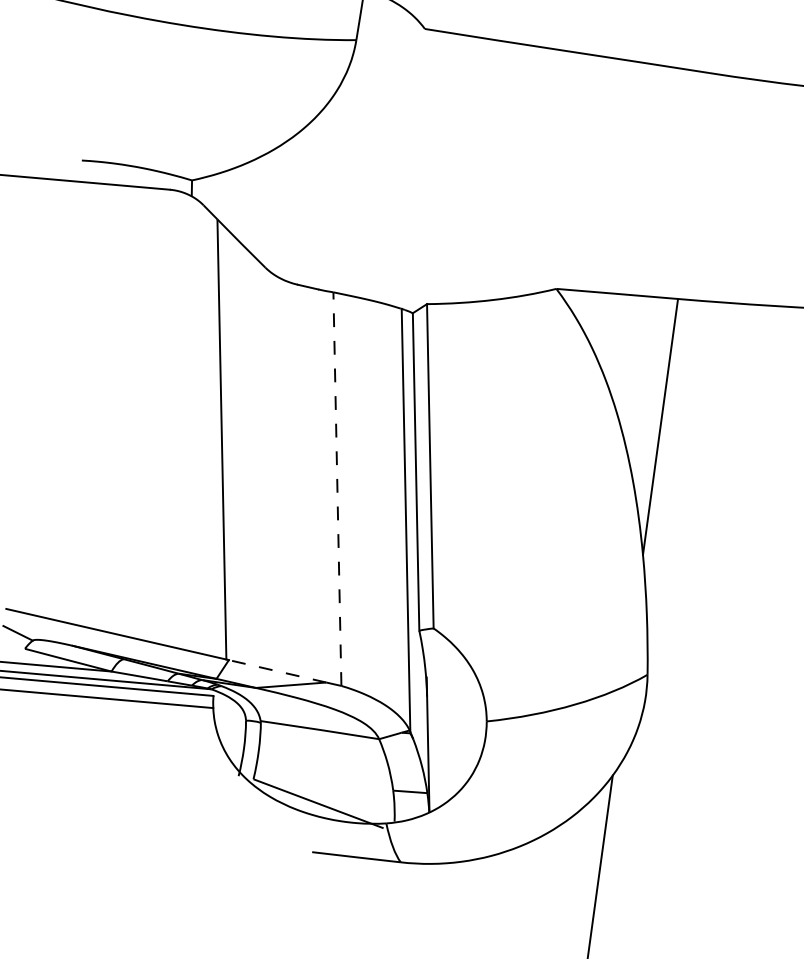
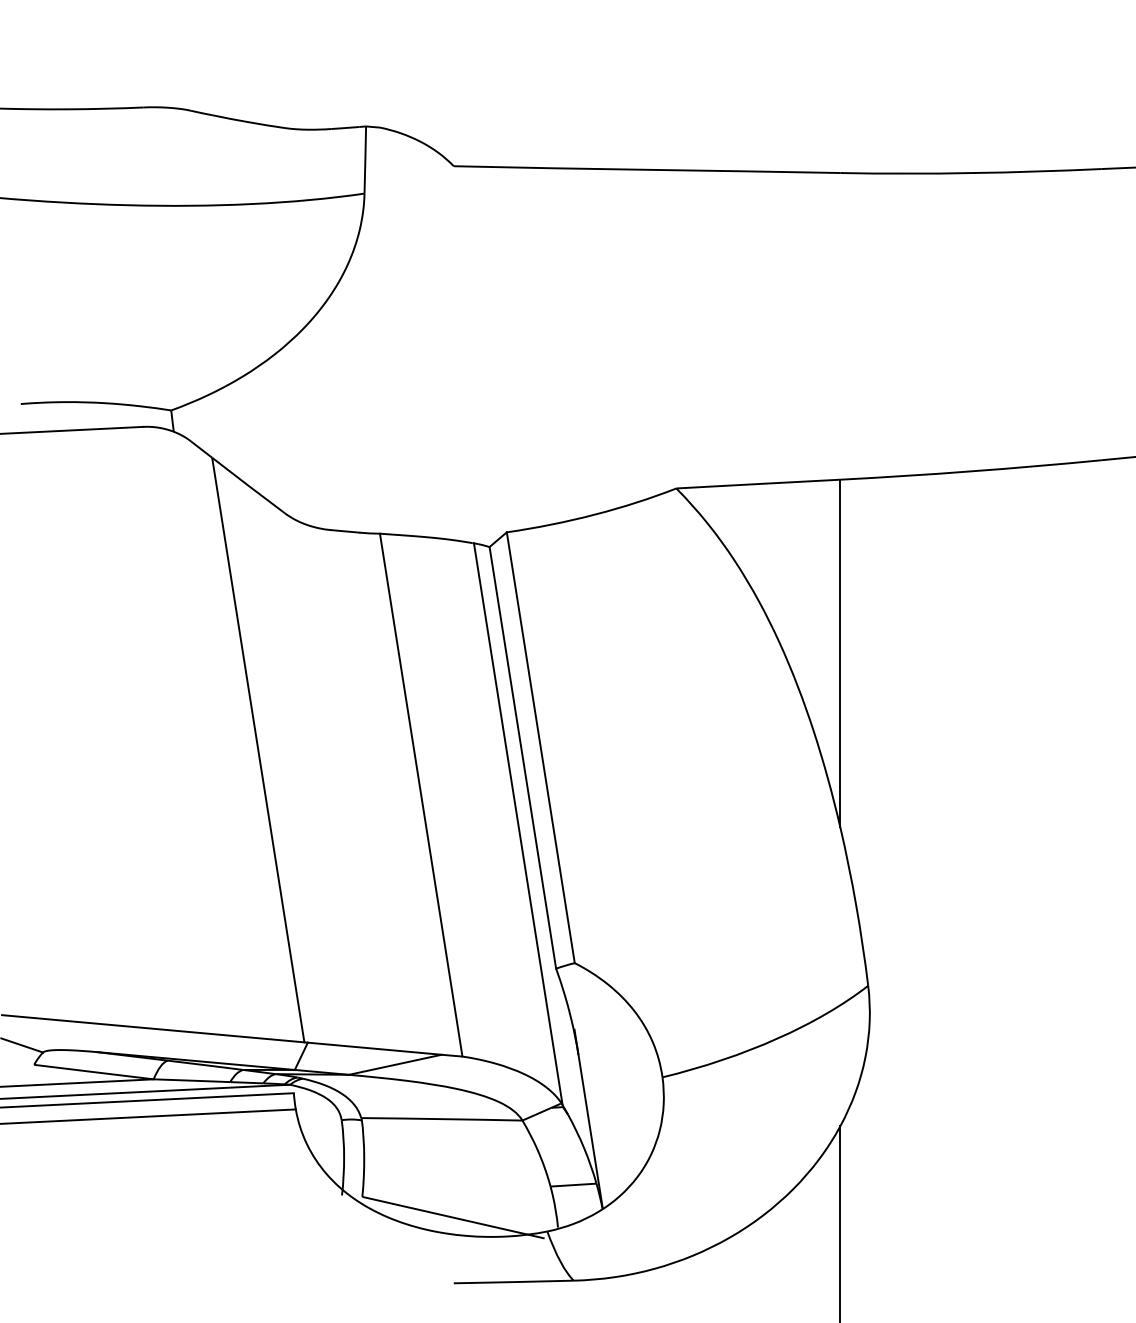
line: (337, 489) -> (421, 795), dashed -> solid
line: (277, 671) -> (374, 1048), dashed -> solid

